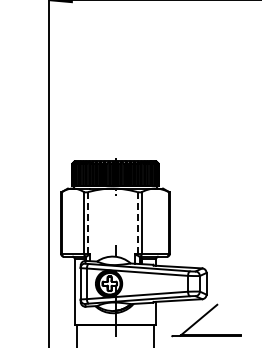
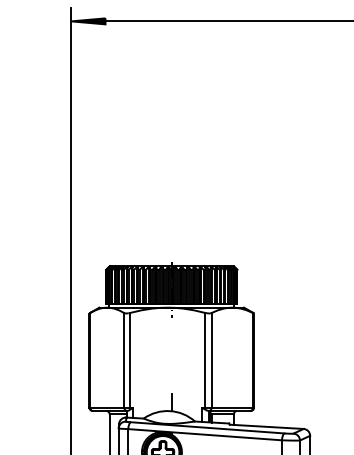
line: (88, 222) -> (130, 359), dashed -> solid
line: (137, 222) -> (205, 359), dashed -> solid

